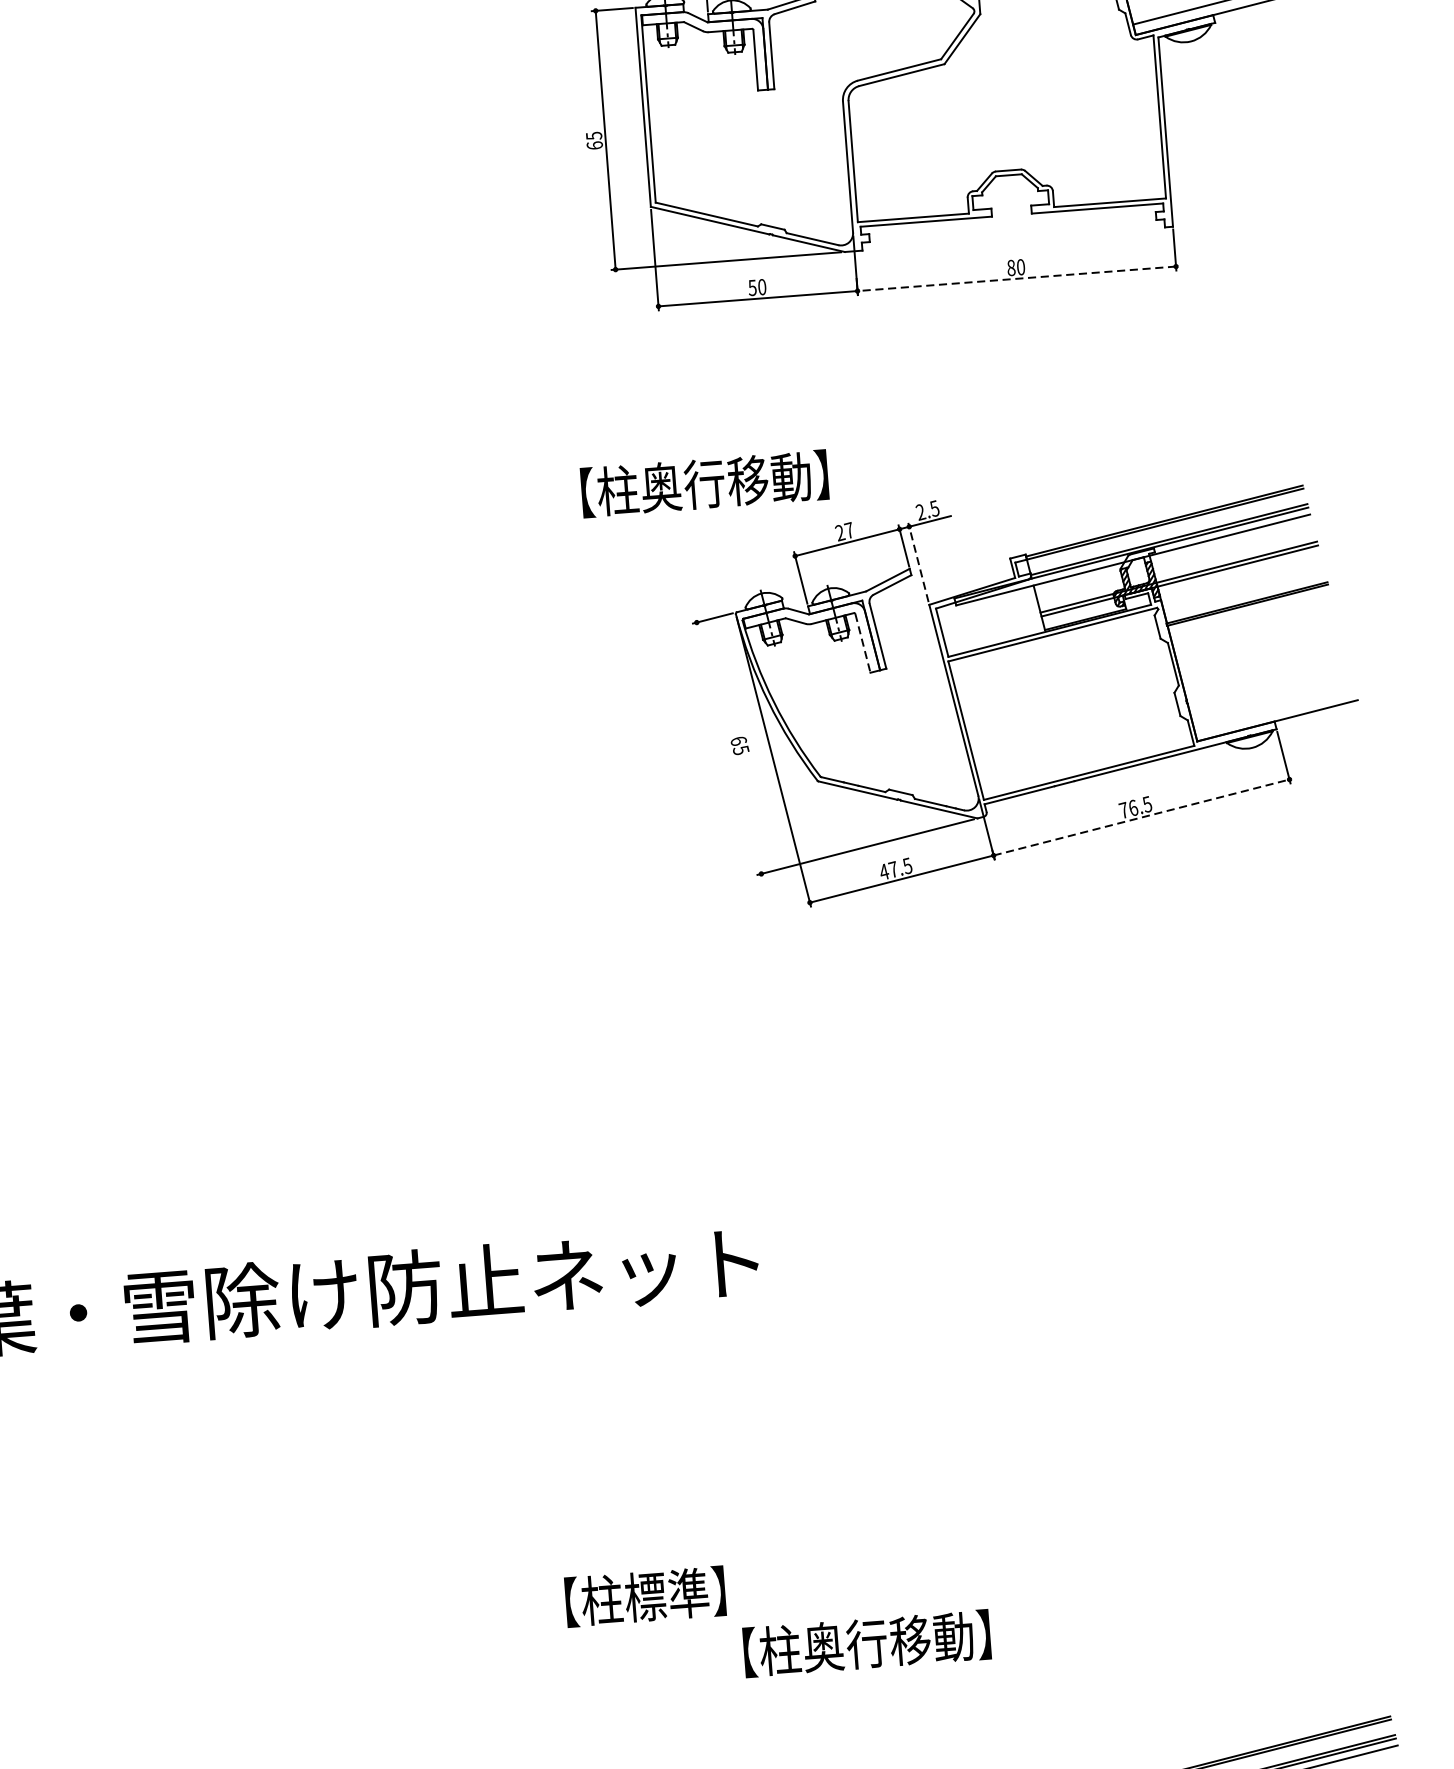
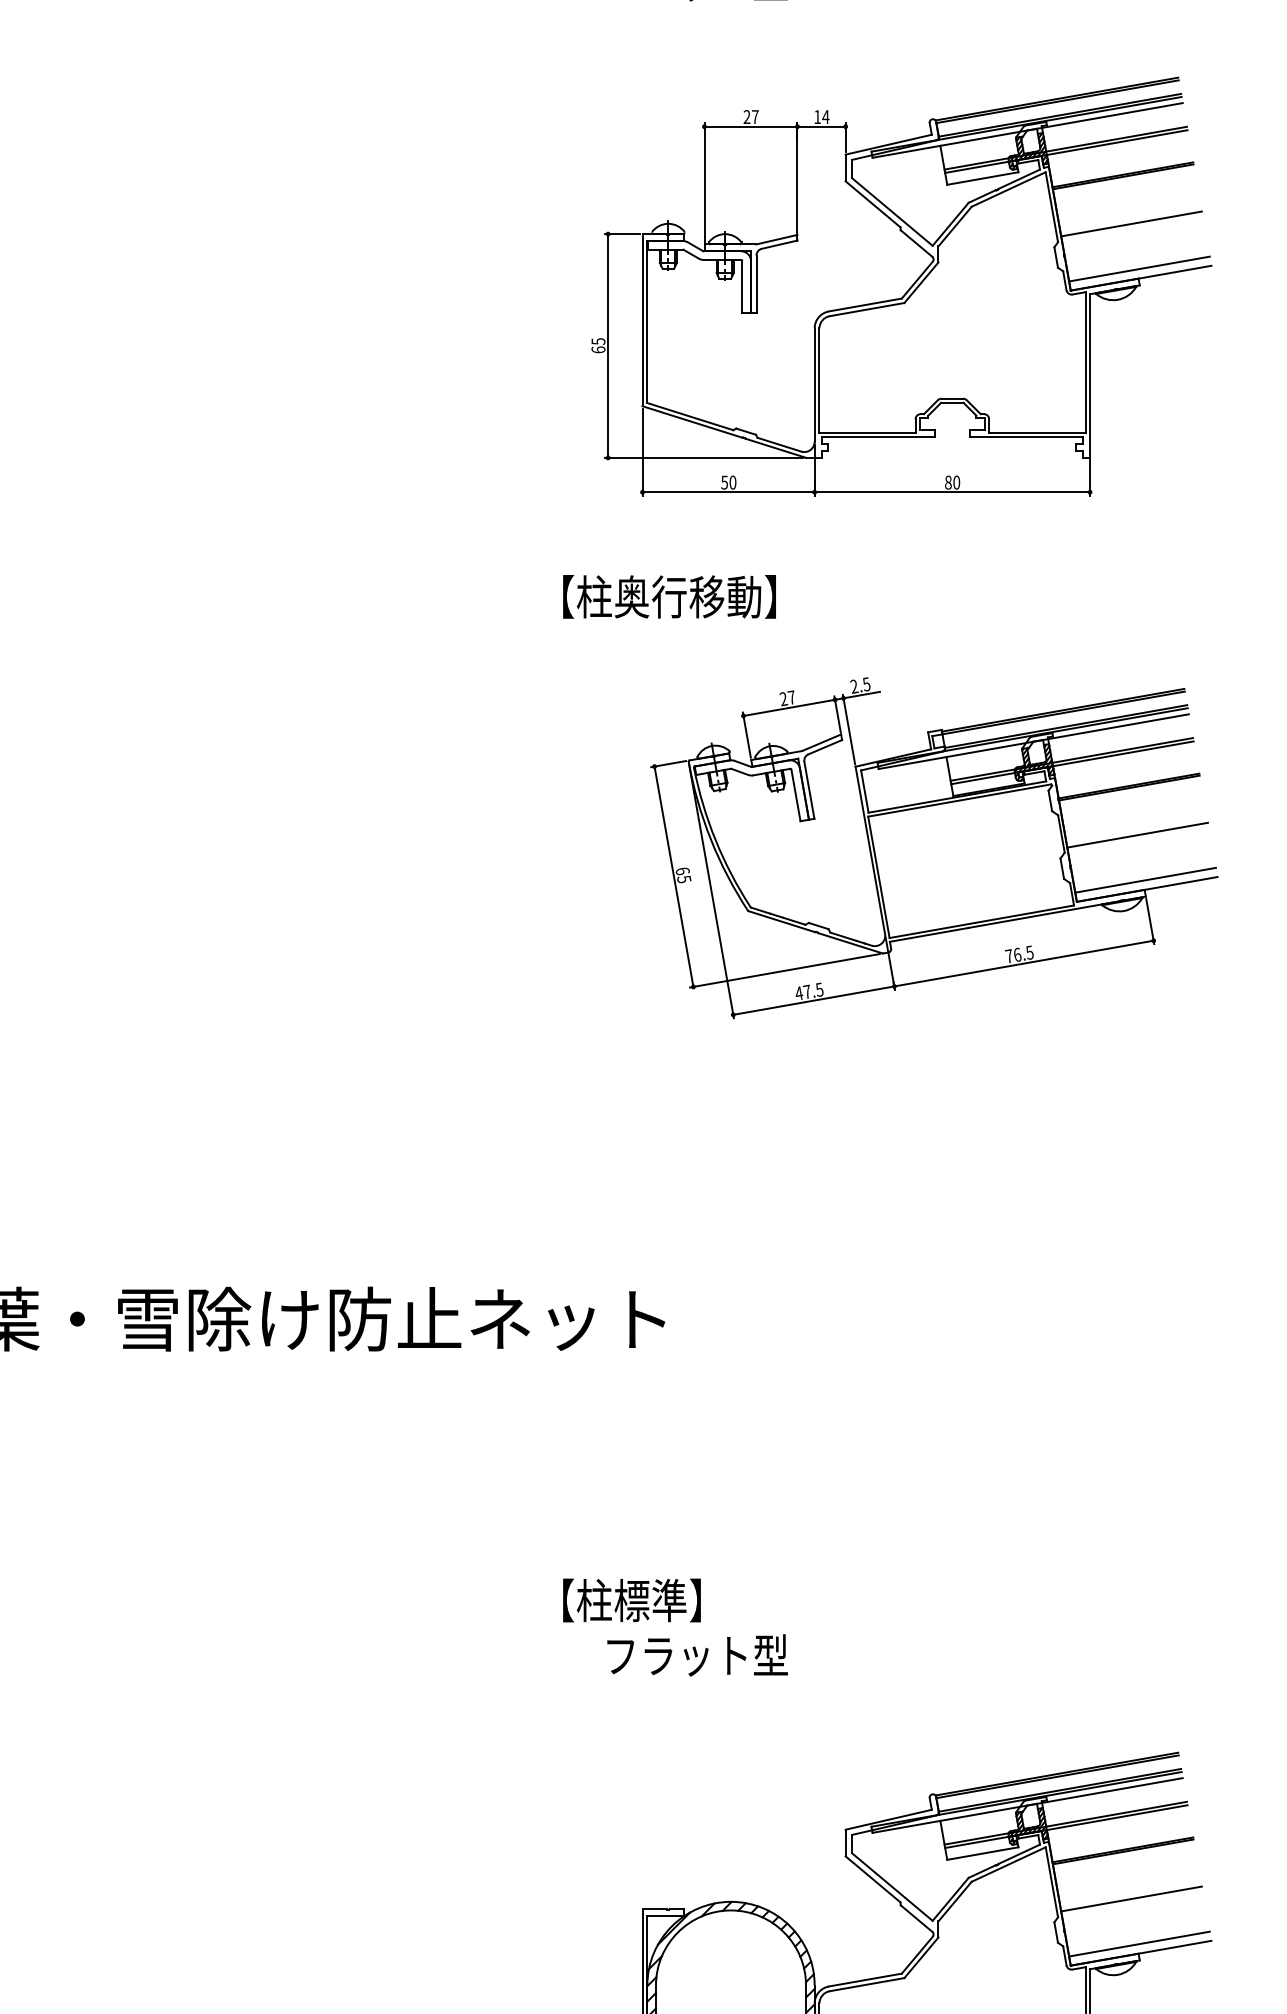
line: (1017, 279) -> (952, 492), dashed -> solid
text: (704, 483) -> (669, 596), moved
line: (917, 562) -> (848, 729), dashed -> solid
line: (863, 643) -> (796, 795), dashed -> solid
line: (1261, 658) -> (1137, 834), added
line: (1274, 709) -> (1145, 879), added
line: (728, 747) -> (673, 876), added
line: (1141, 817) -> (1023, 963), dashed -> solid
text: (644, 1596) -> (631, 1600), moved
text: (855, 1644) -> (723, 1655), 【柱奥行移動】 -> フラット型

